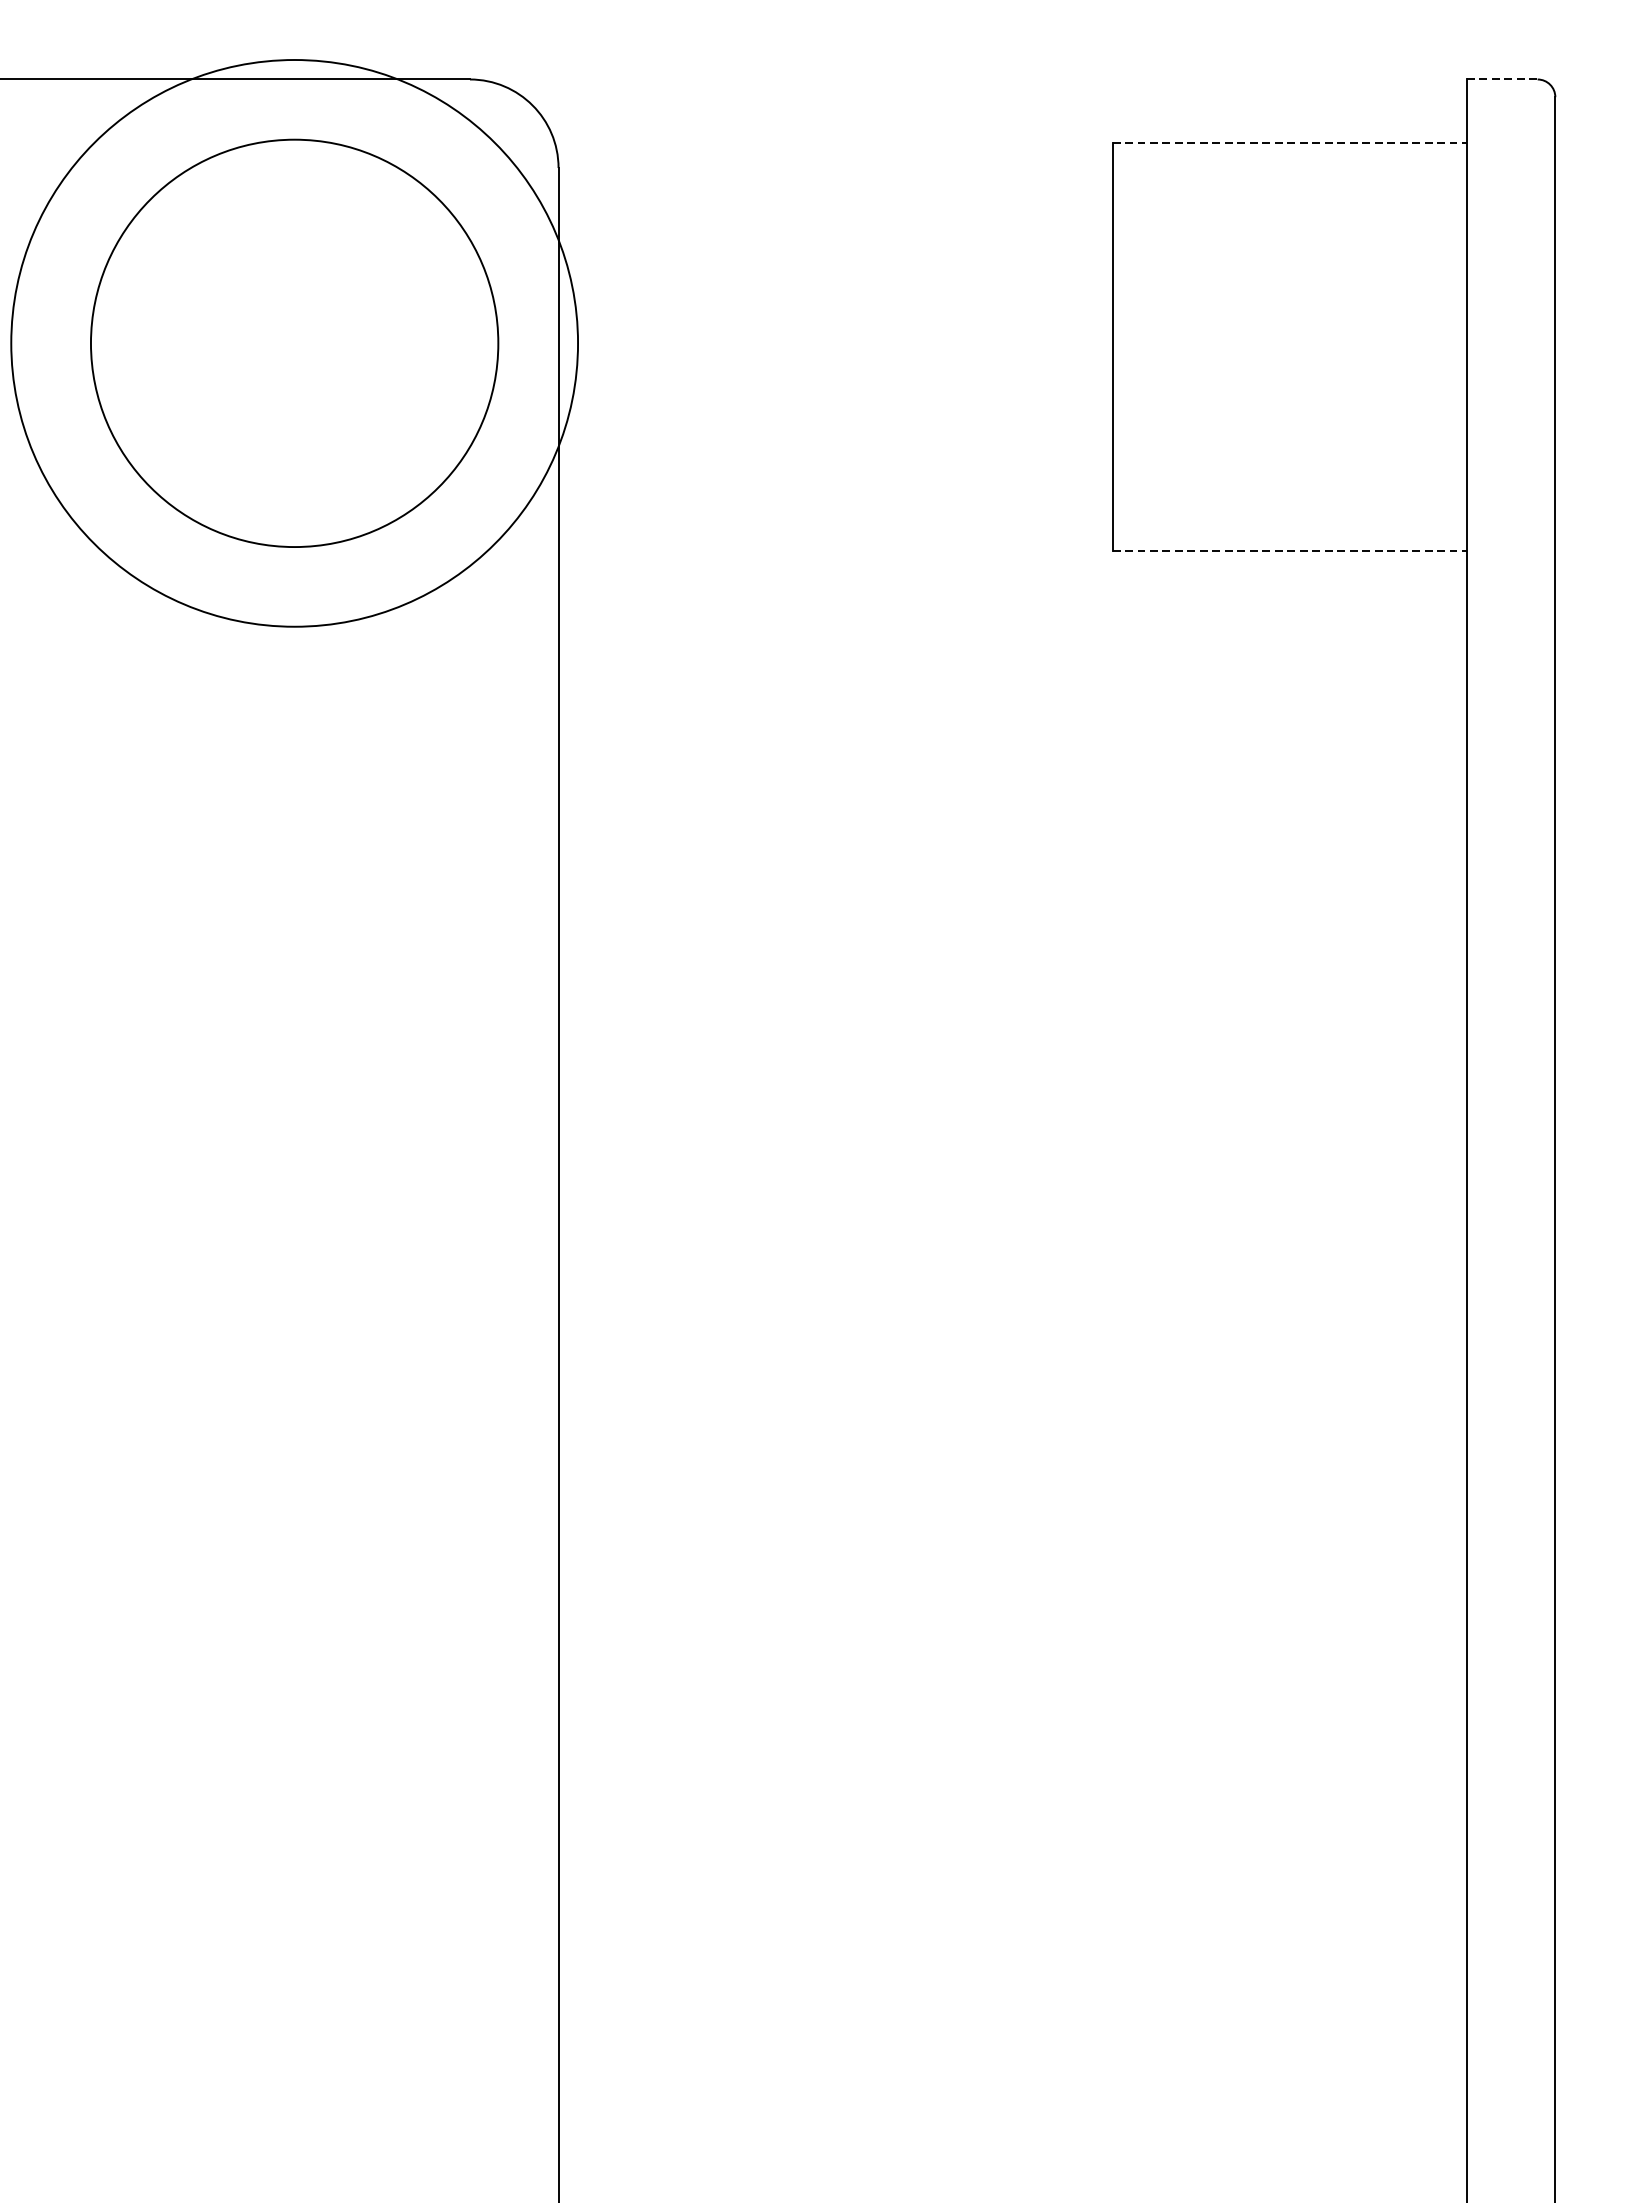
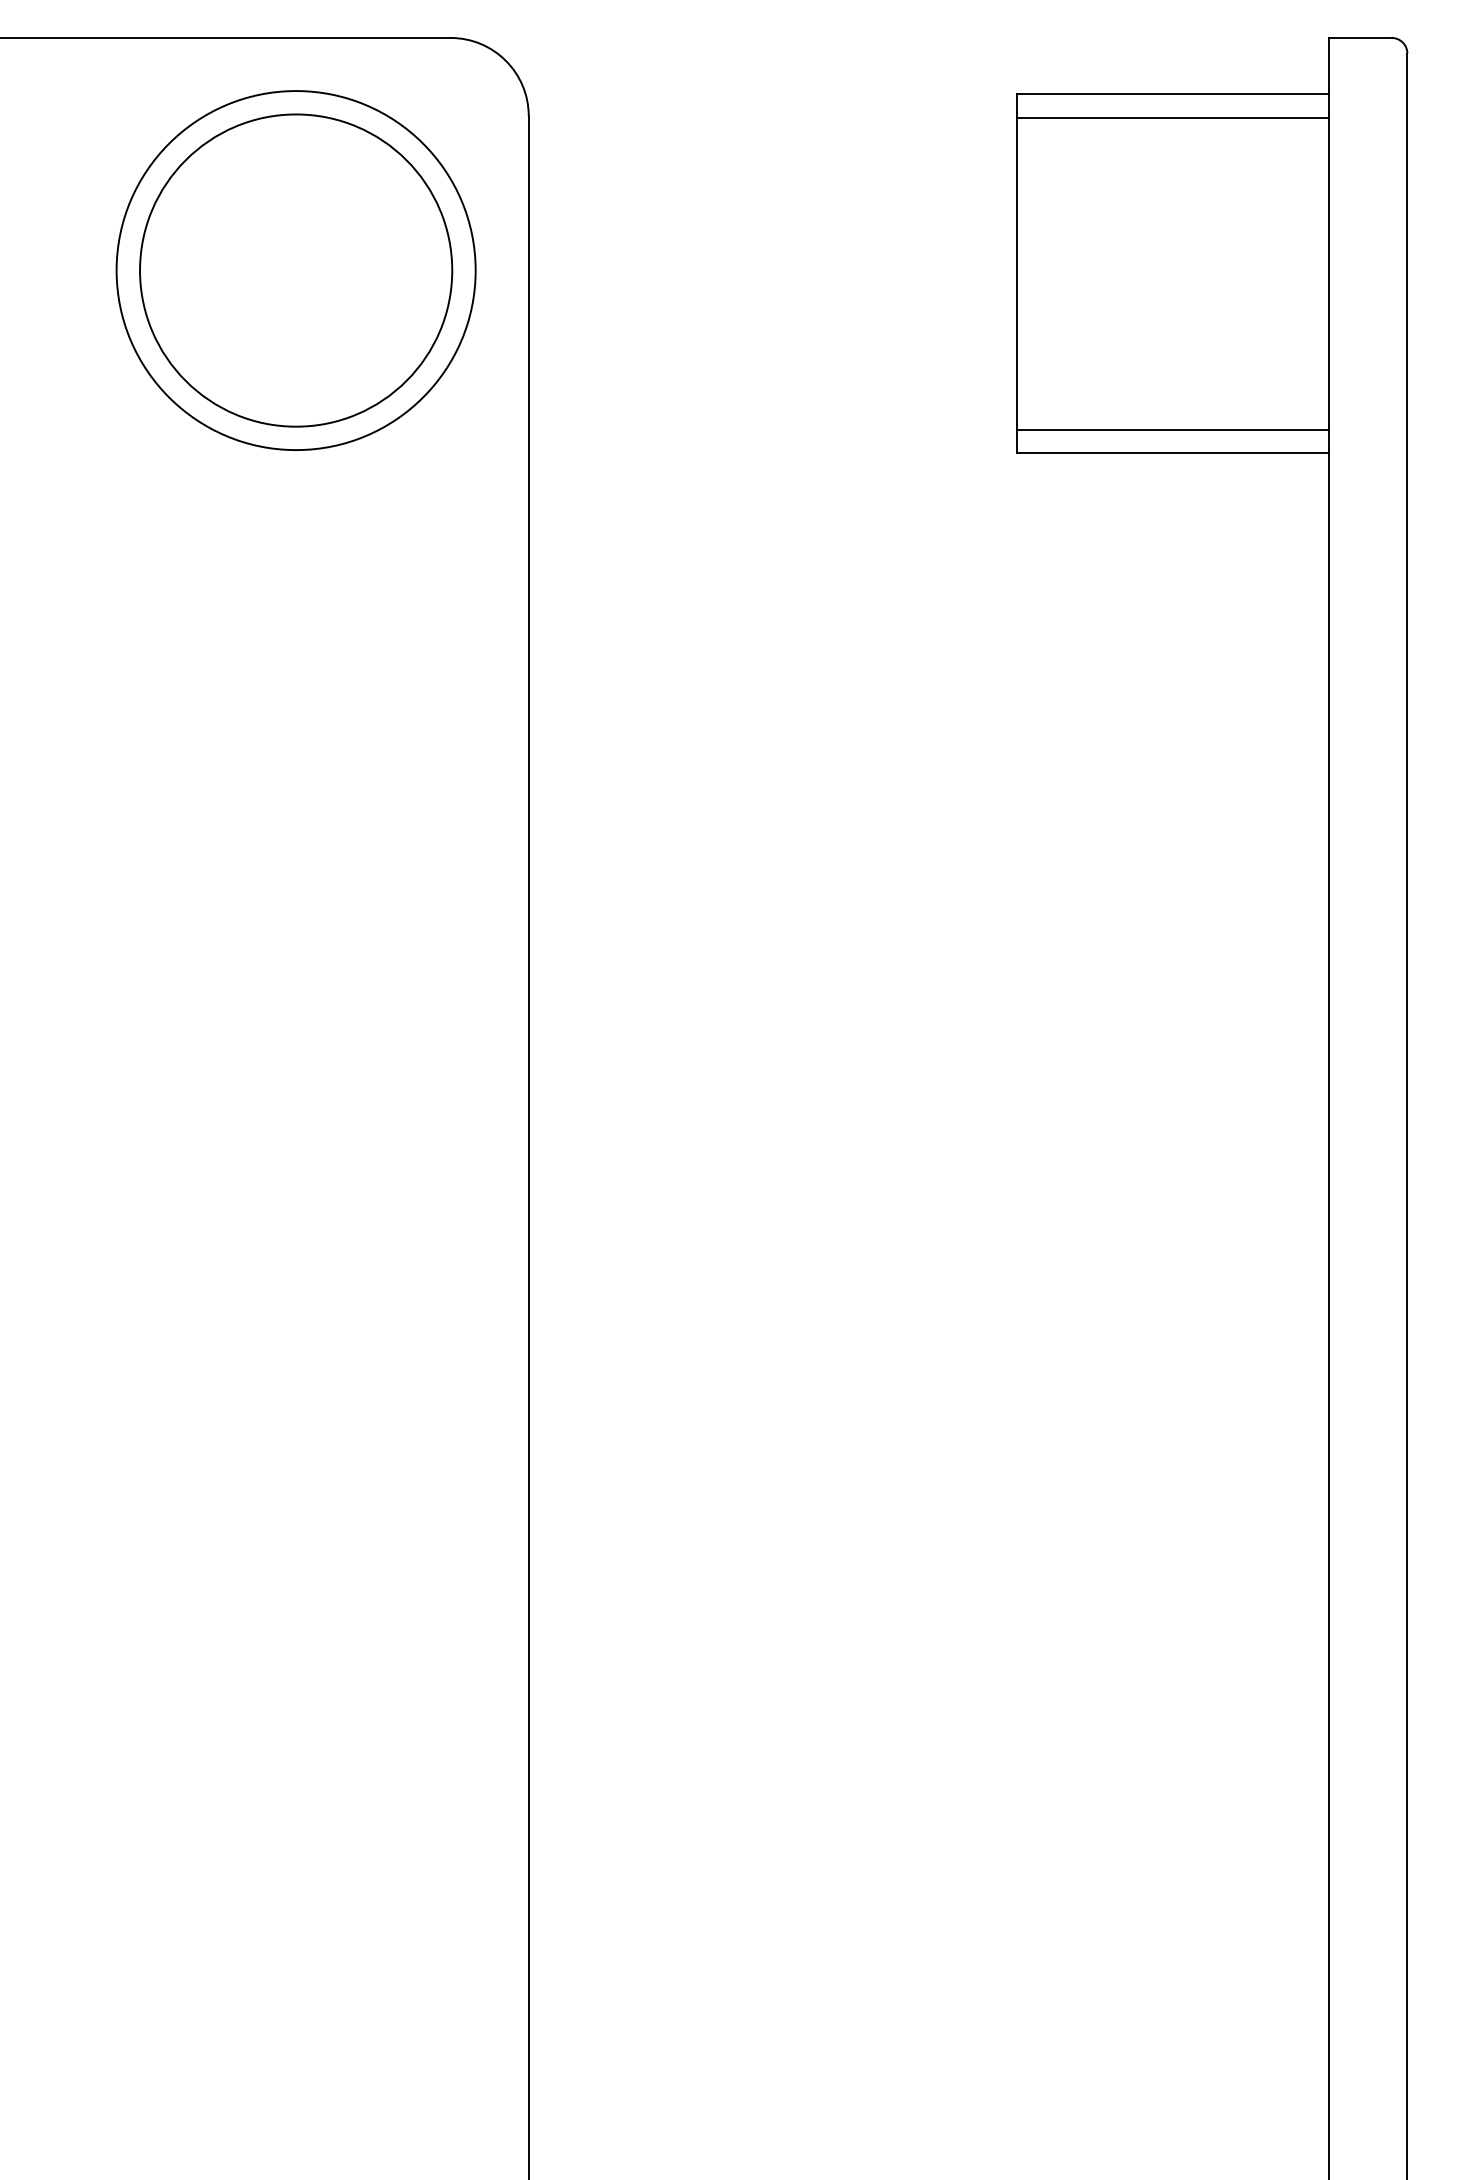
line: (1503, 78) -> (1361, 37), dashed -> solid
line: (1290, 143) -> (1173, 94), dashed -> solid
line: (1290, 169) -> (1173, 117), added
circle: (295, 343) -> (296, 270), size x0.62
line: (1290, 523) -> (1173, 429), added
line: (1290, 550) -> (1173, 453), dashed -> solid

